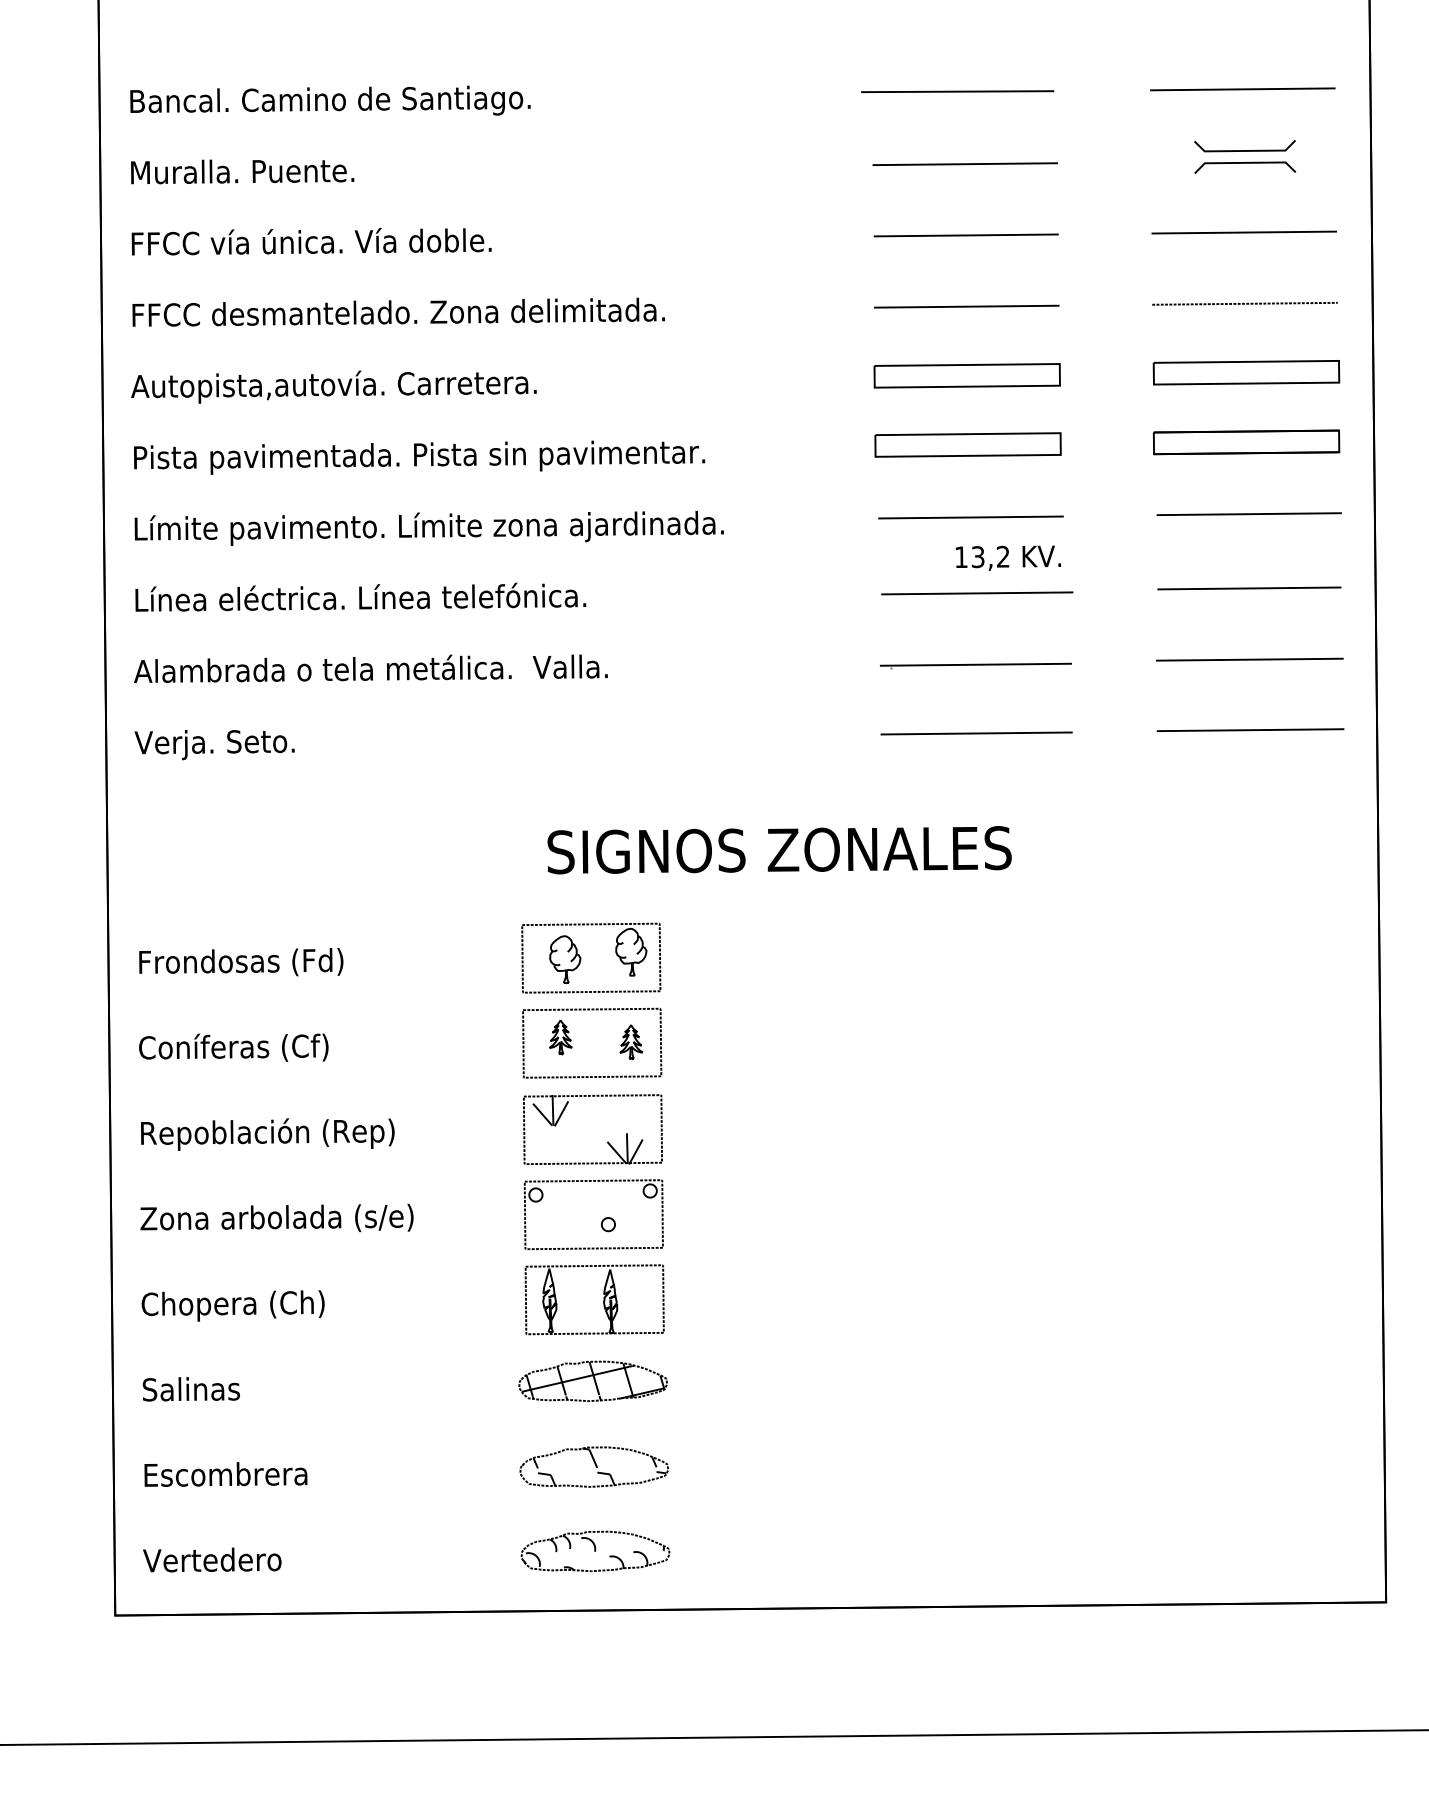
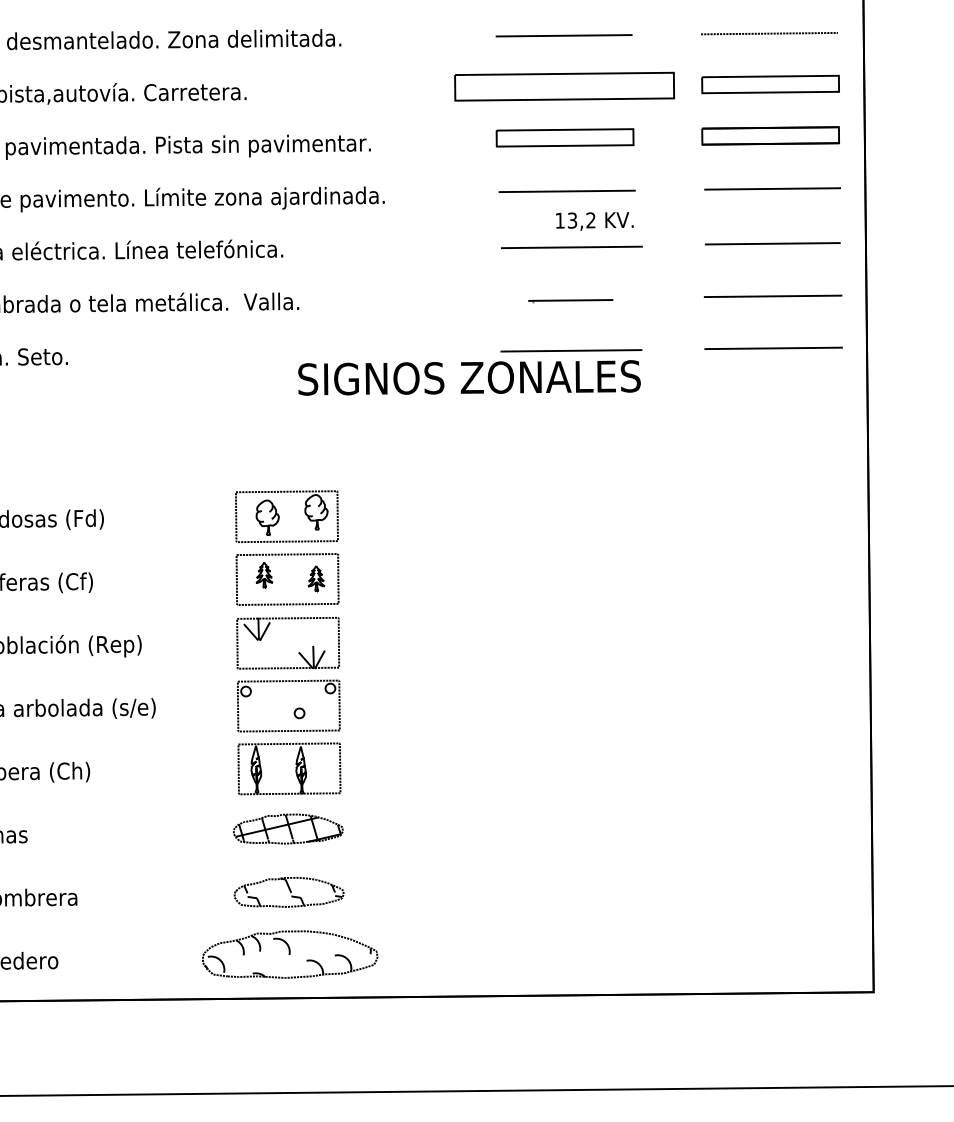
part: (966, 375) -> (563, 86), size x1.6
part: (975, 665) -> (570, 300), size x0.6
text: (779, 850) -> (469, 378), moved
part: (595, 1551) -> (290, 954), size x1.6

